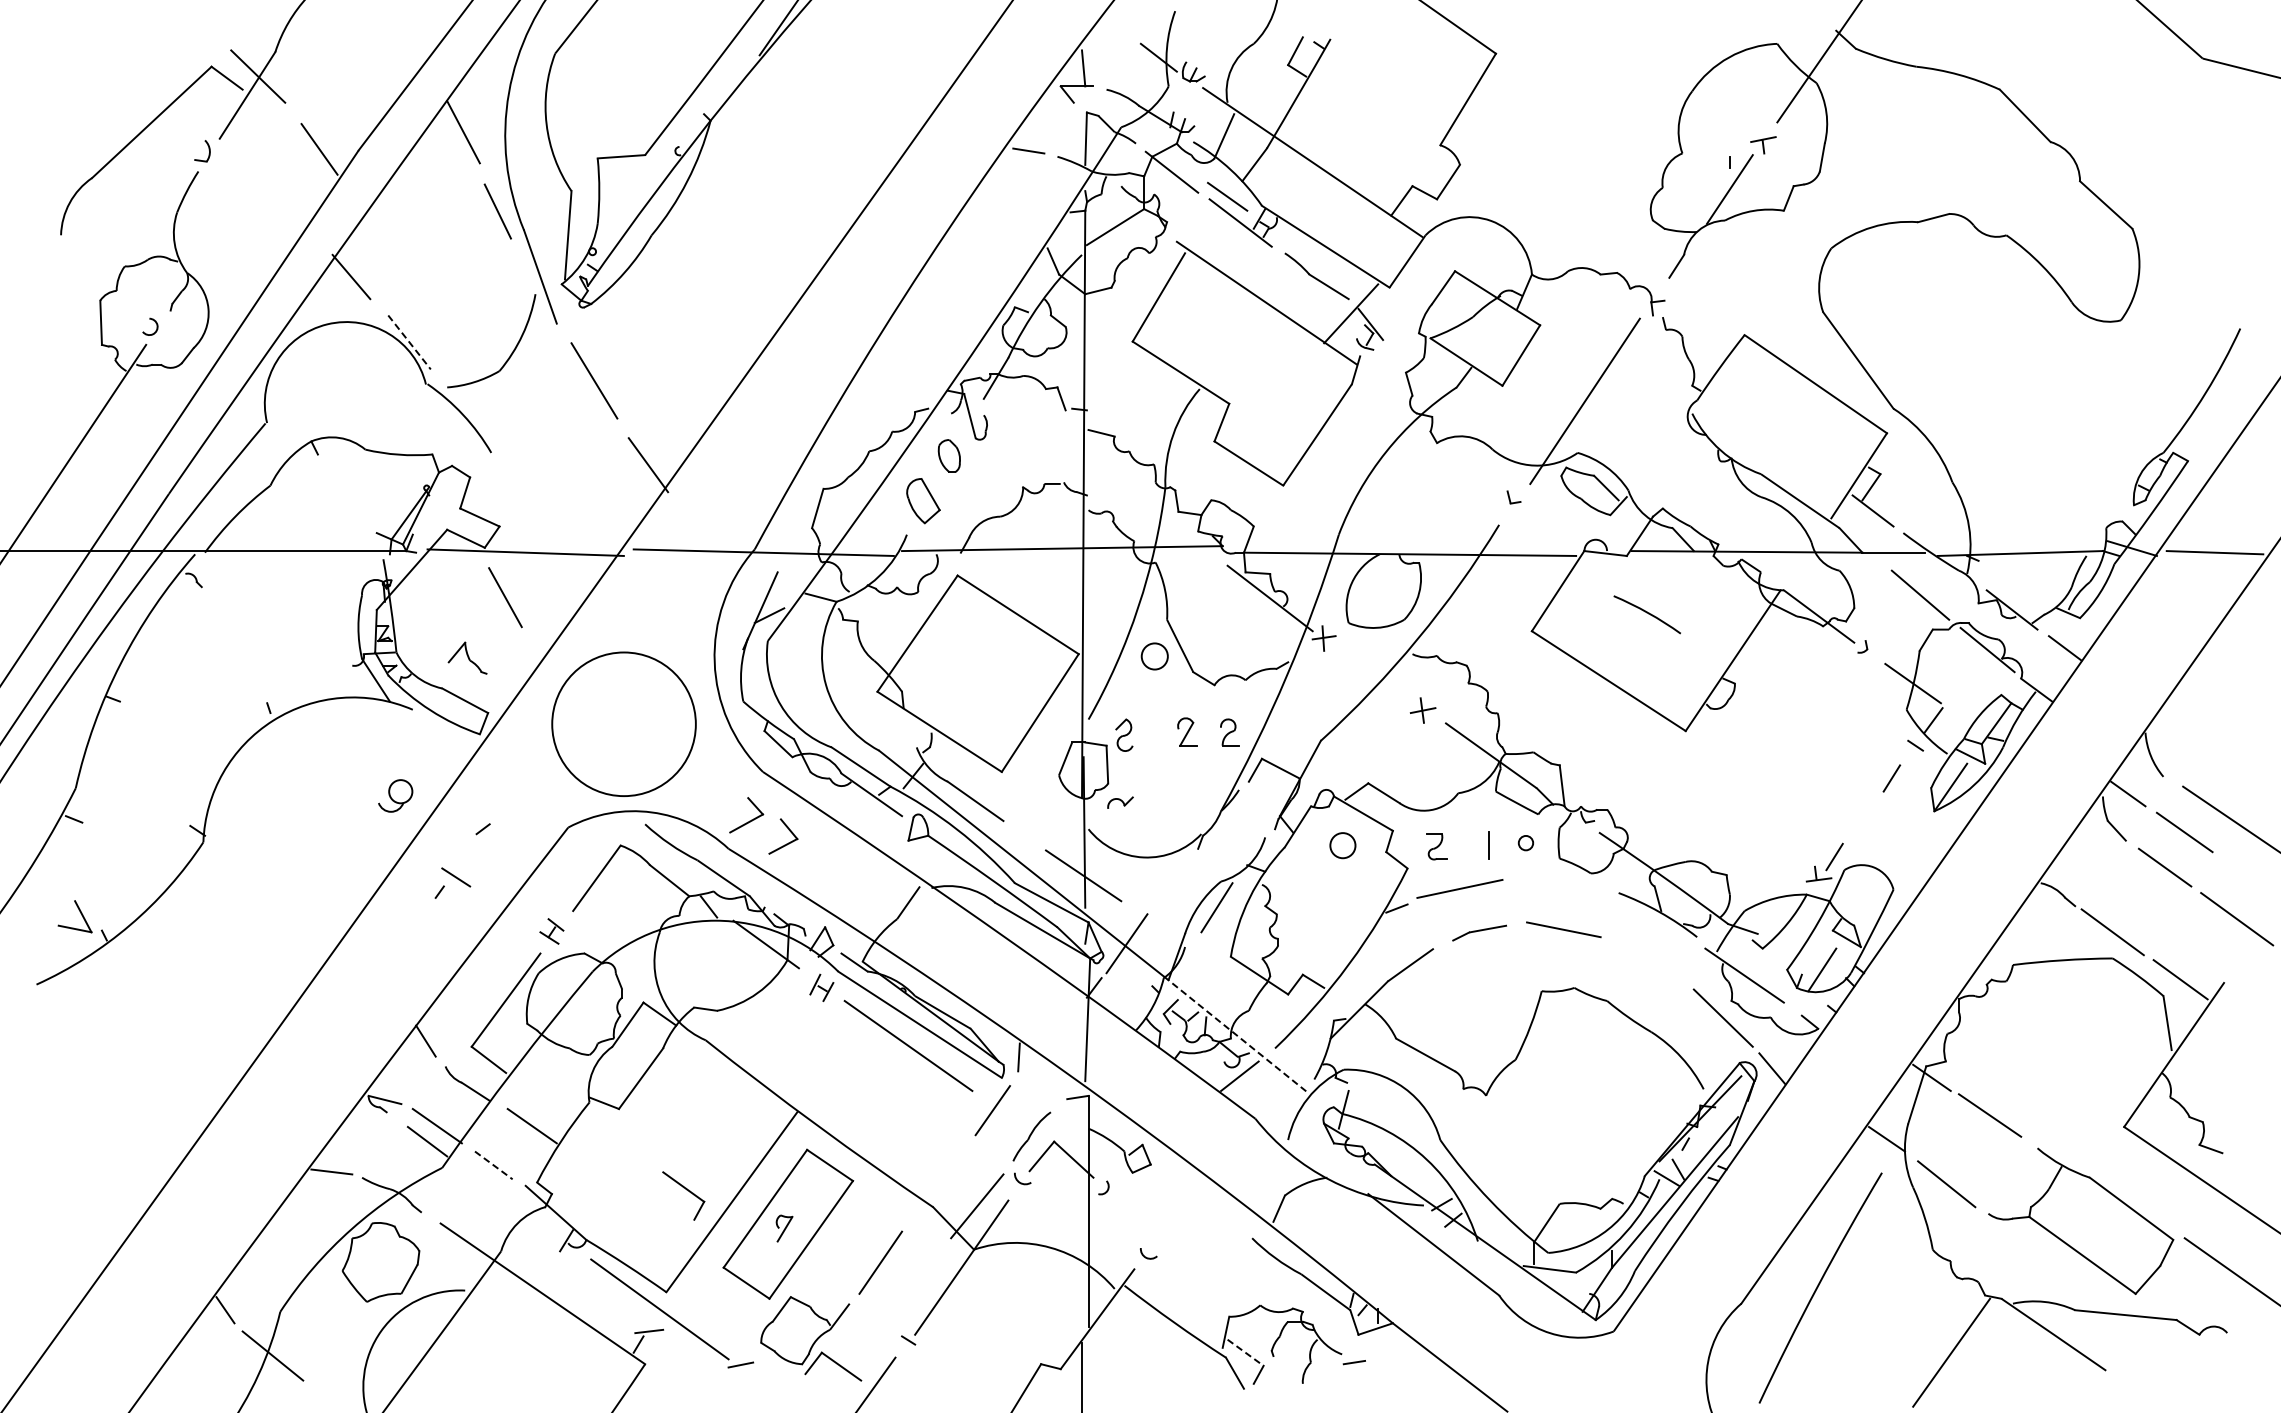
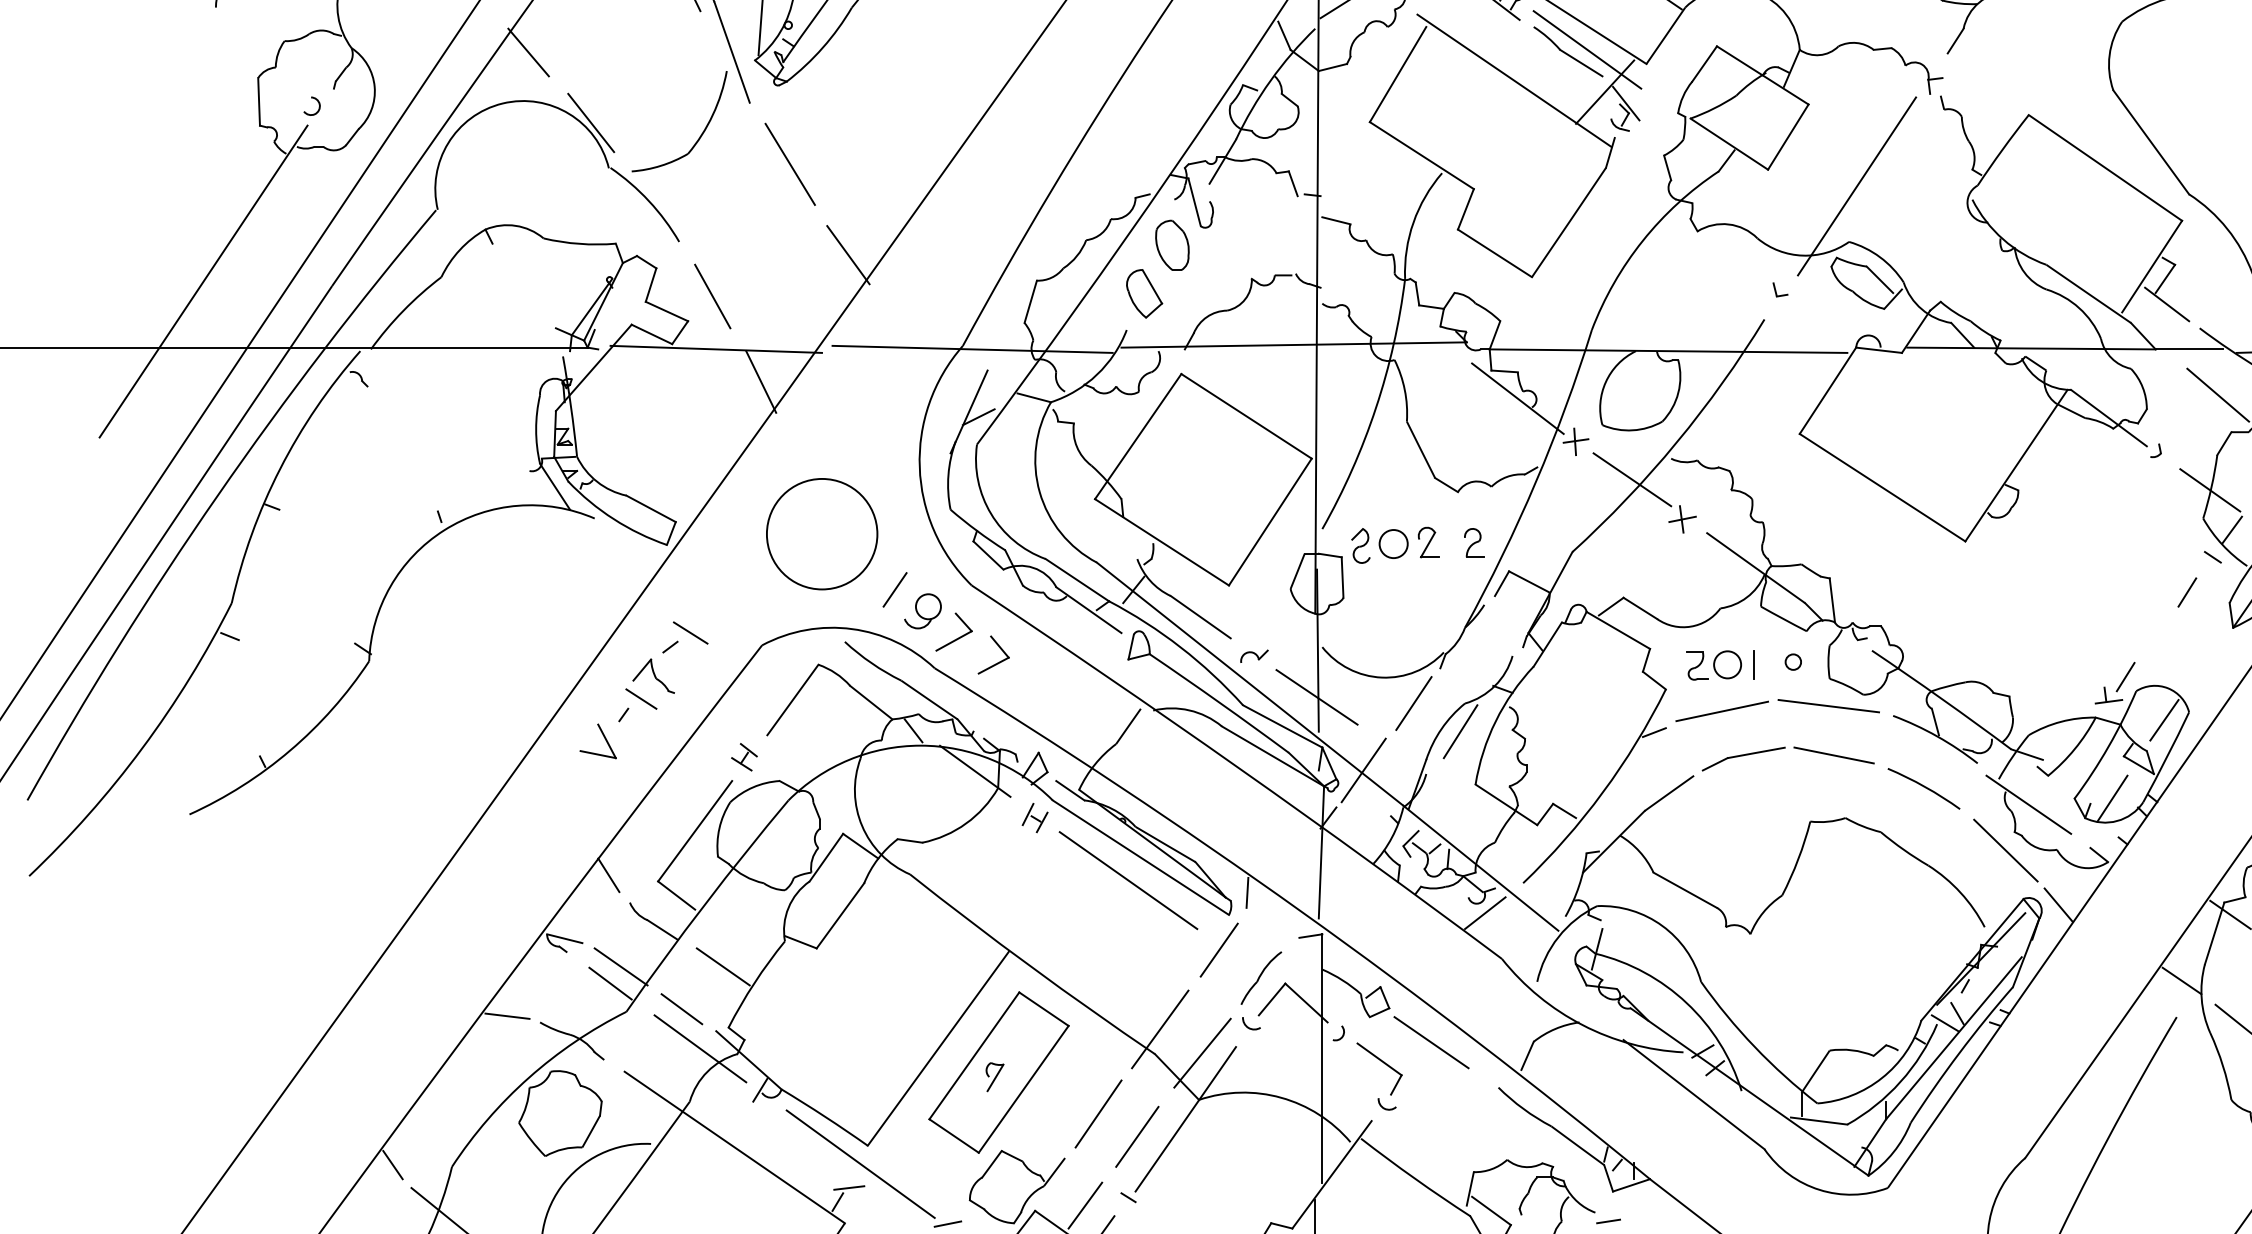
line: (1334, 274) -> (1587, 49), added
line: (409, 342) -> (591, 123), dashed -> solid
part: (949, 455) -> (1172, 244), size x1.43
line: (567, 582) -> (761, 381), added
line: (505, 597) -> (712, 296), moved
arc: (1646, 613) -> (1923, 787), moved
circle: (1154, 656) -> (1393, 544), moved
part: (467, 657) -> (653, 675), moved
line: (1376, 673) -> (1632, 479), added
circle: (623, 724) -> (821, 534), size x0.71
line: (691, 775) -> (894, 589), added
part: (395, 795) -> (922, 610), moved
part: (1120, 802) -> (1254, 656), moved
line: (501, 815) -> (690, 632), added
circle: (1342, 845) -> (1727, 664), moved
line: (1173, 881) -> (1413, 703), added
line: (1558, 883) -> (1828, 705), added
line: (1870, 896) -> (2164, 719), added
part: (80, 913) -> (604, 737), moved
part: (1479, 932) -> (1743, 758), size x1.43
line: (1236, 1034) -> (1481, 868), dashed -> solid
line: (494, 1165) -> (682, 1009), dashed -> solid
line: (937, 1184) -> (1159, 1029), added
part: (683, 1195) -> (1379, 1068), moved
line: (1189, 1196) -> (1431, 1042), added
line: (510, 1202) -> (699, 1049), added
line: (916, 1283) -> (1137, 1136), added
line: (868, 1347) -> (1085, 1205), added
line: (1246, 1353) -> (1492, 1211), dashed -> solid

